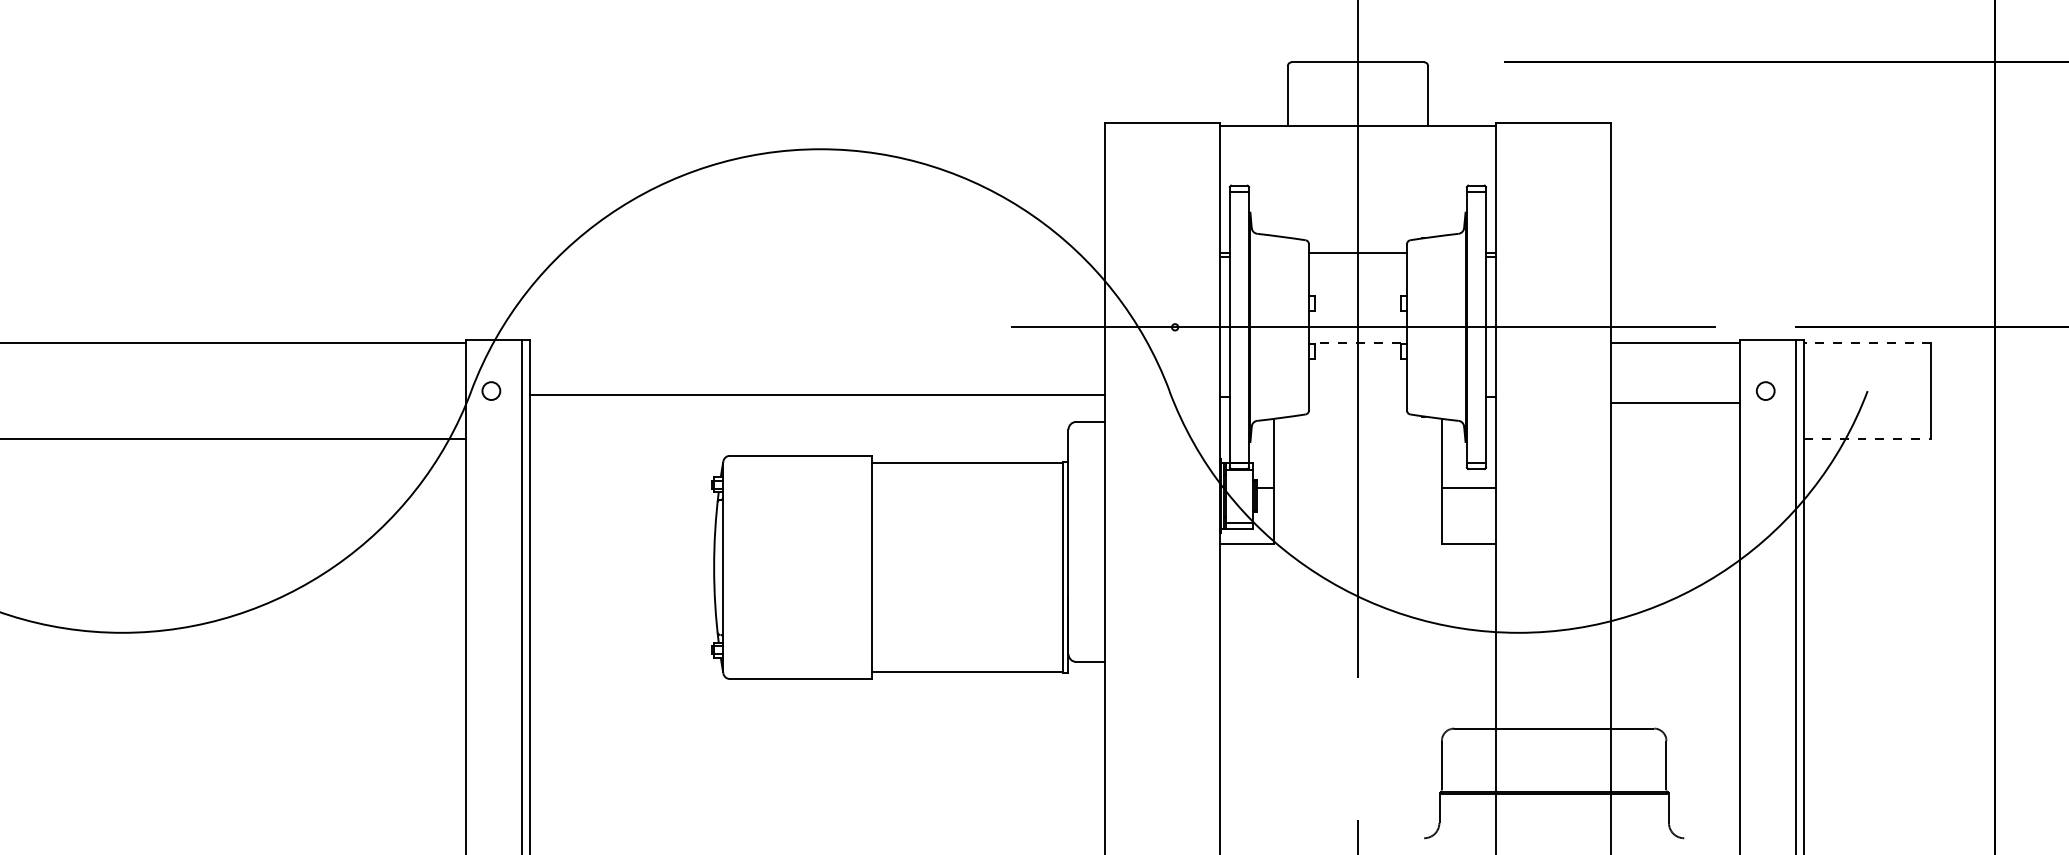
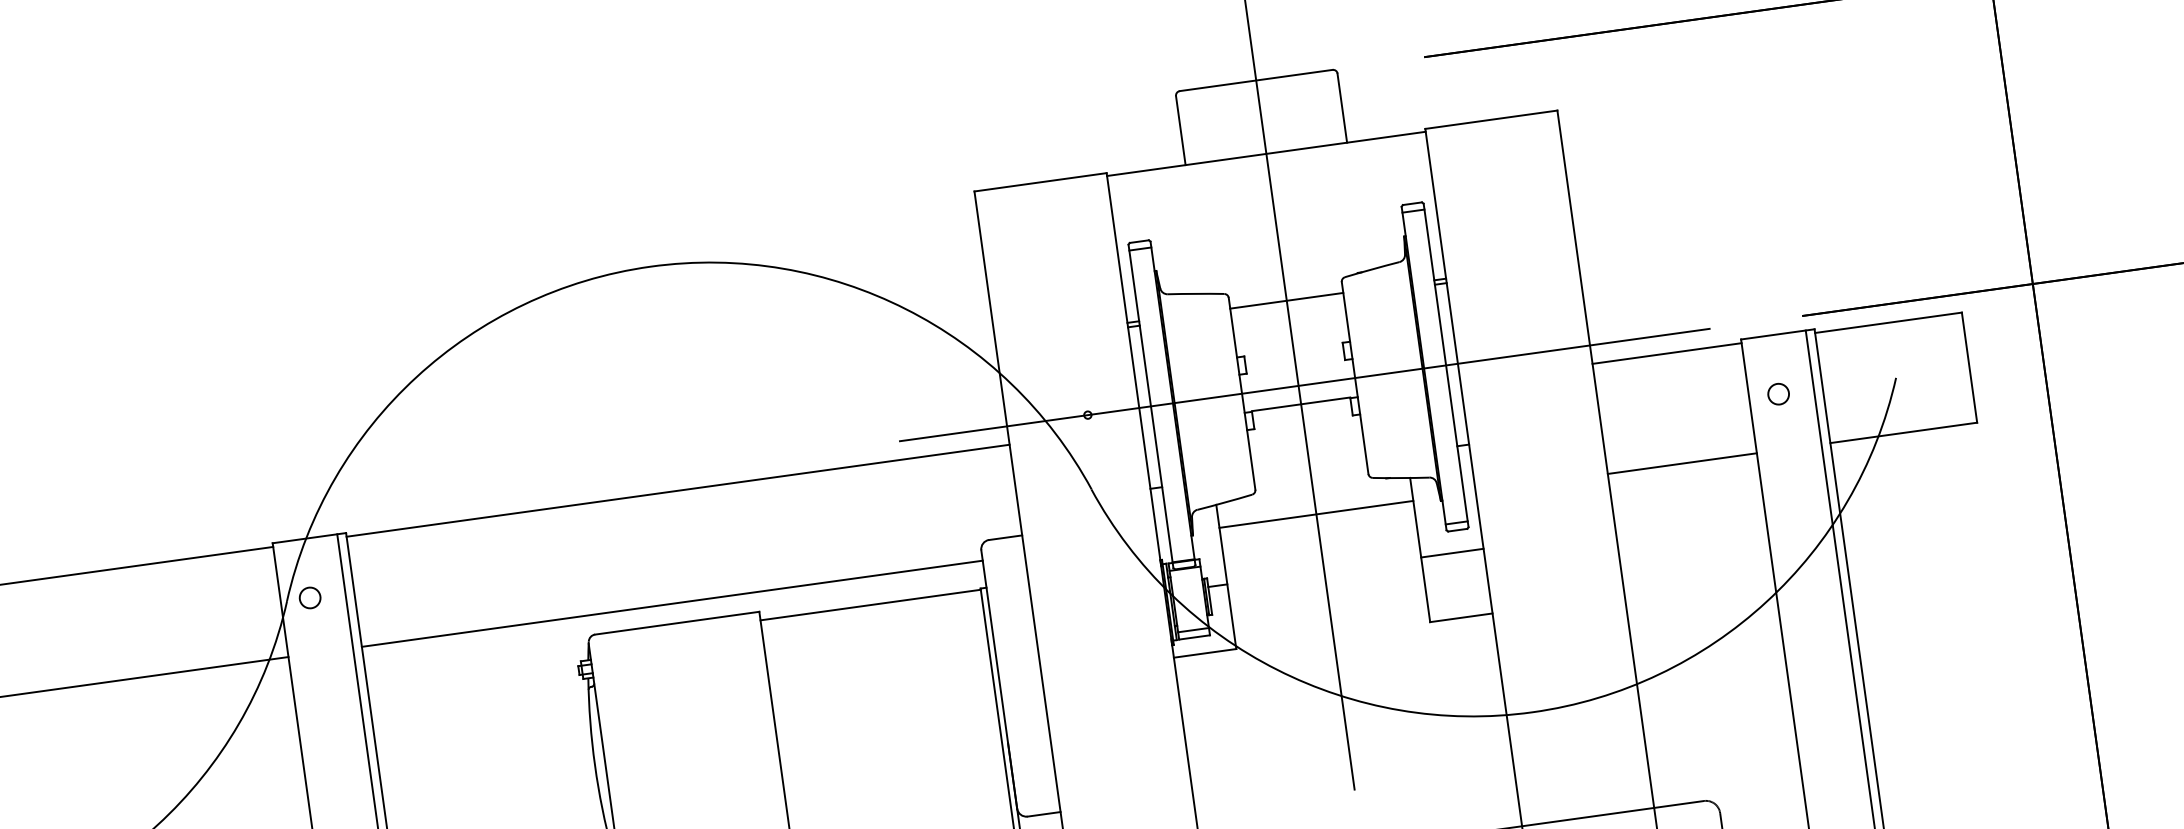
line: (1357, 343) -> (1300, 404), dashed -> solid
line: (1867, 343) -> (1888, 323), dashed -> solid
line: (817, 395) -> (678, 490), moved
line: (1675, 402) -> (1682, 463), moved
line: (798, 438) -> (671, 603), added
line: (1357, 438) -> (1315, 514), added
line: (1867, 438) -> (1903, 432), dashed -> solid

